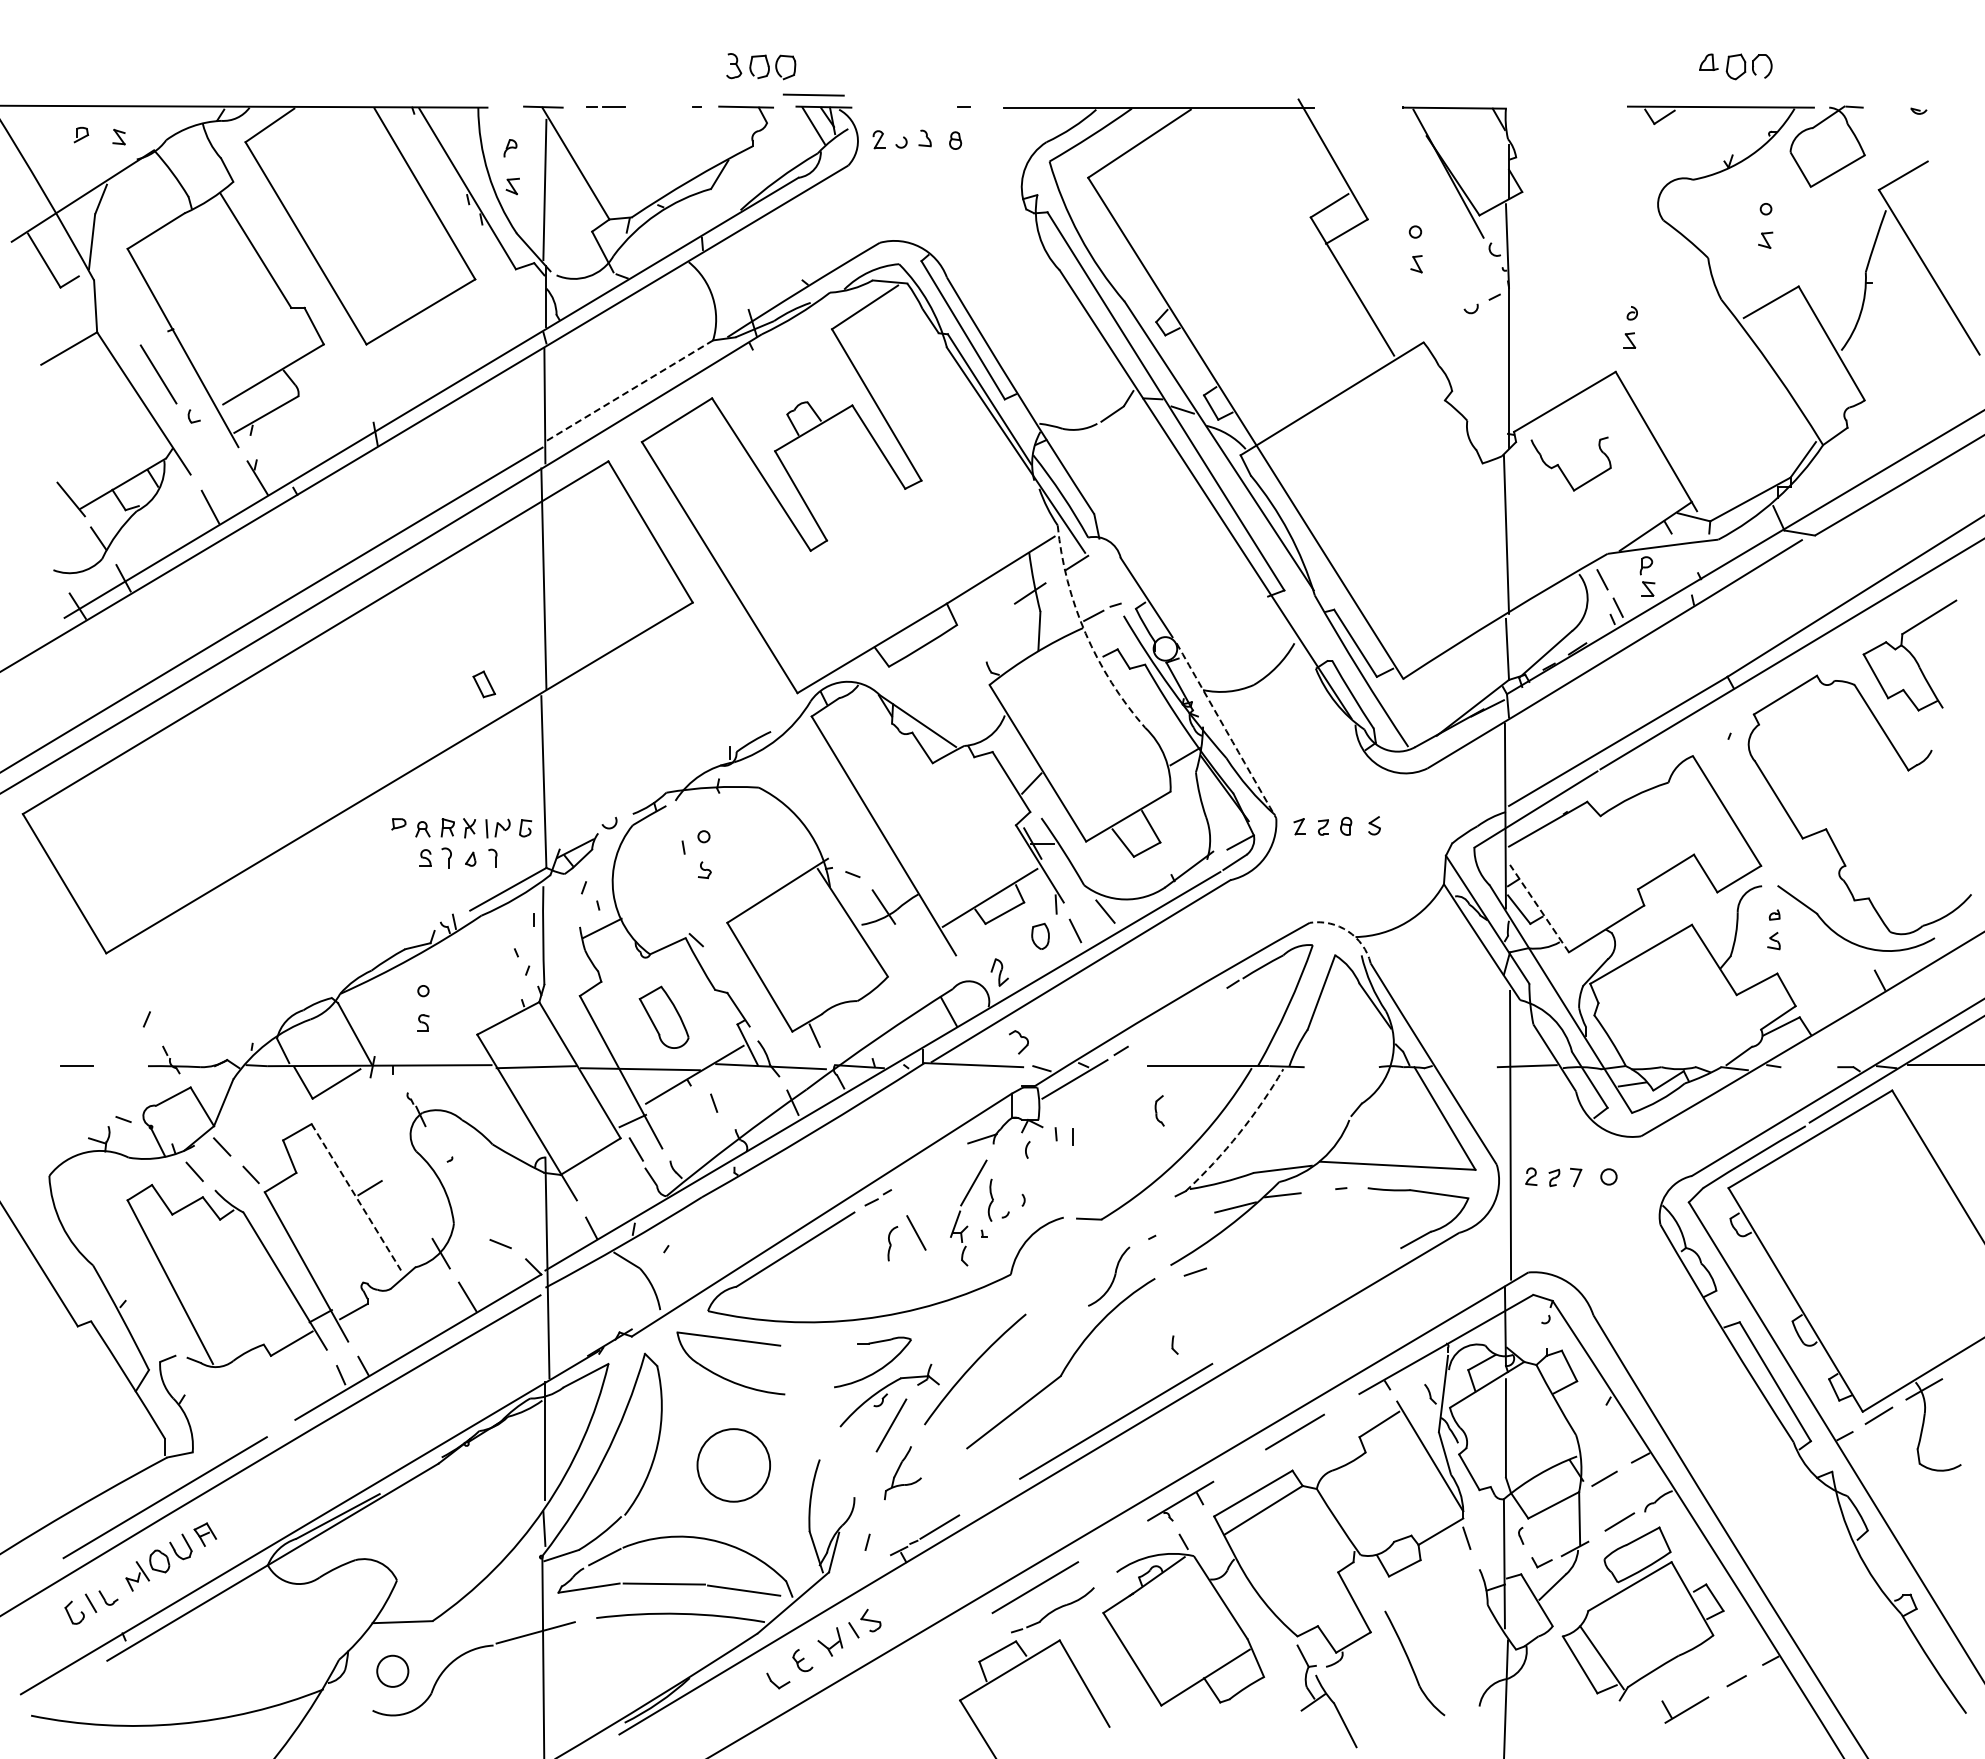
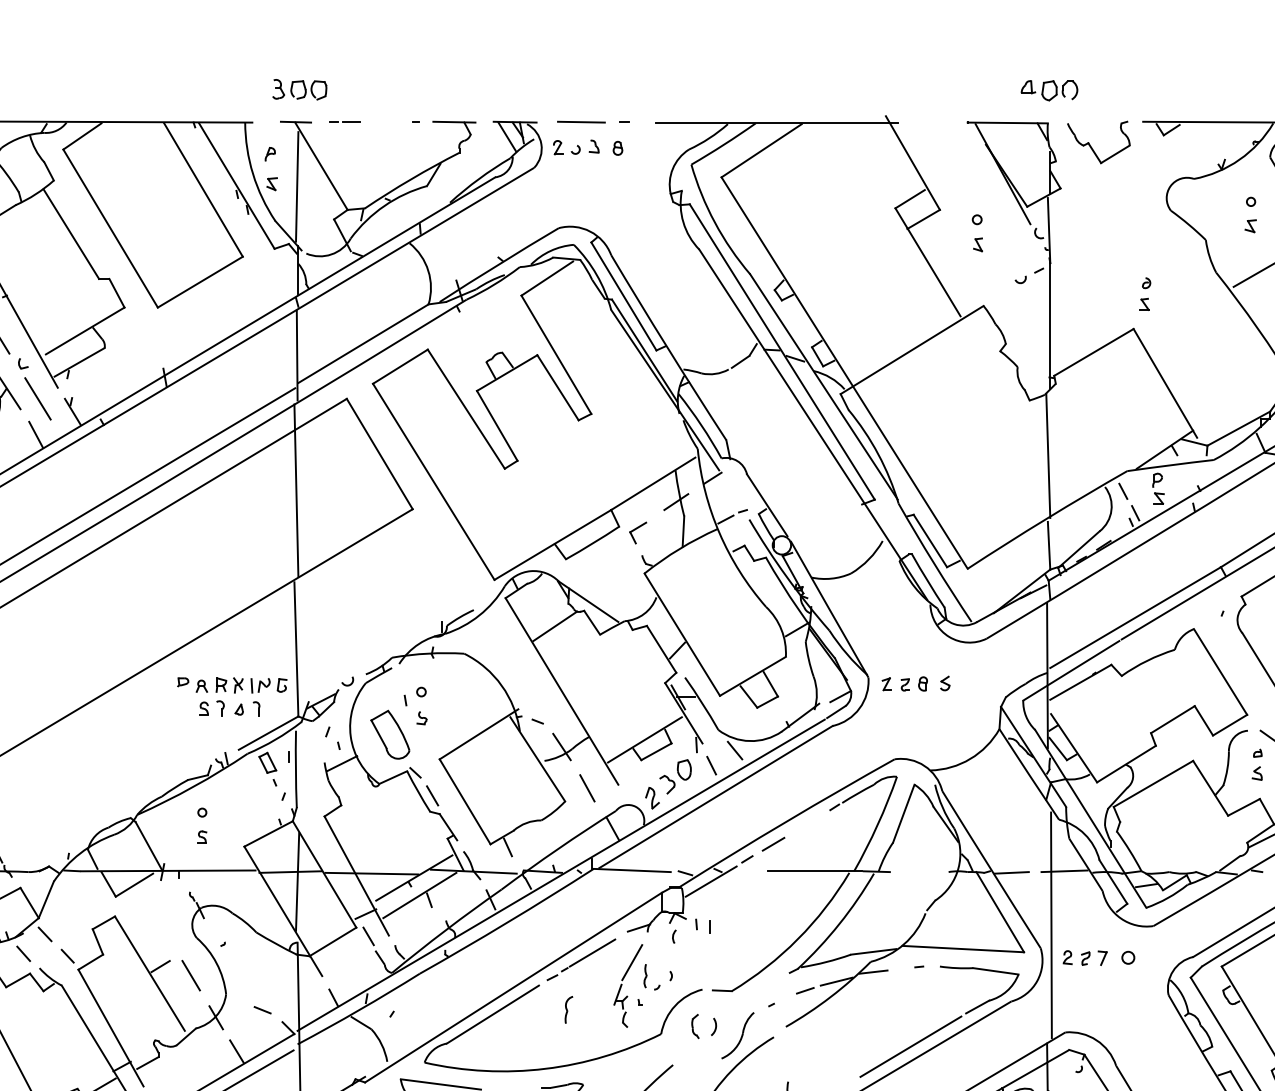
part: (761, 66) -> (300, 89), moved
part: (1735, 66) -> (1049, 90), moved
line: (813, 94) -> (581, 121), moved
line: (629, 390) -> (363, 343), dashed -> solid
line: (212, 460) -> (37, 398), added
part: (1561, 468) -> (1091, 145), moved
part: (981, 632) -> (638, 532), added
arc: (1085, 633) -> (719, 533), dashed -> solid
part: (484, 684) -> (267, 762), moved
arc: (1226, 730) -> (829, 609), dashed -> solid
line: (875, 752) -> (555, 626), added
line: (1539, 908) -> (1074, 748), dashed -> solid
arc: (1348, 931) -> (924, 766), dashed -> solid
line: (718, 969) -> (432, 795), added
part: (663, 1016) -> (389, 734), moved
line: (1154, 1031) -> (773, 844), added
part: (1018, 1042) -> (667, 784), moved
line: (1459, 1068) -> (1011, 873), added
line: (545, 1079) -> (297, 881), added
line: (701, 1097) -> (419, 895), added
part: (1159, 1110) -> (695, 1026), moved
arc: (1239, 1133) -> (839, 923), dashed -> solid
line: (922, 1170) -> (592, 952), added
line: (356, 1197) -> (150, 973), dashed -> solid
line: (409, 1199) -> (191, 975), added
part: (990, 1200) -> (645, 976), size x0.71
line: (916, 1232) -> (587, 787), moved
arc: (1080, 1264) -> (715, 1026), added
line: (1194, 1271) -> (804, 990), moved
line: (1330, 1290) -> (910, 1046), added

